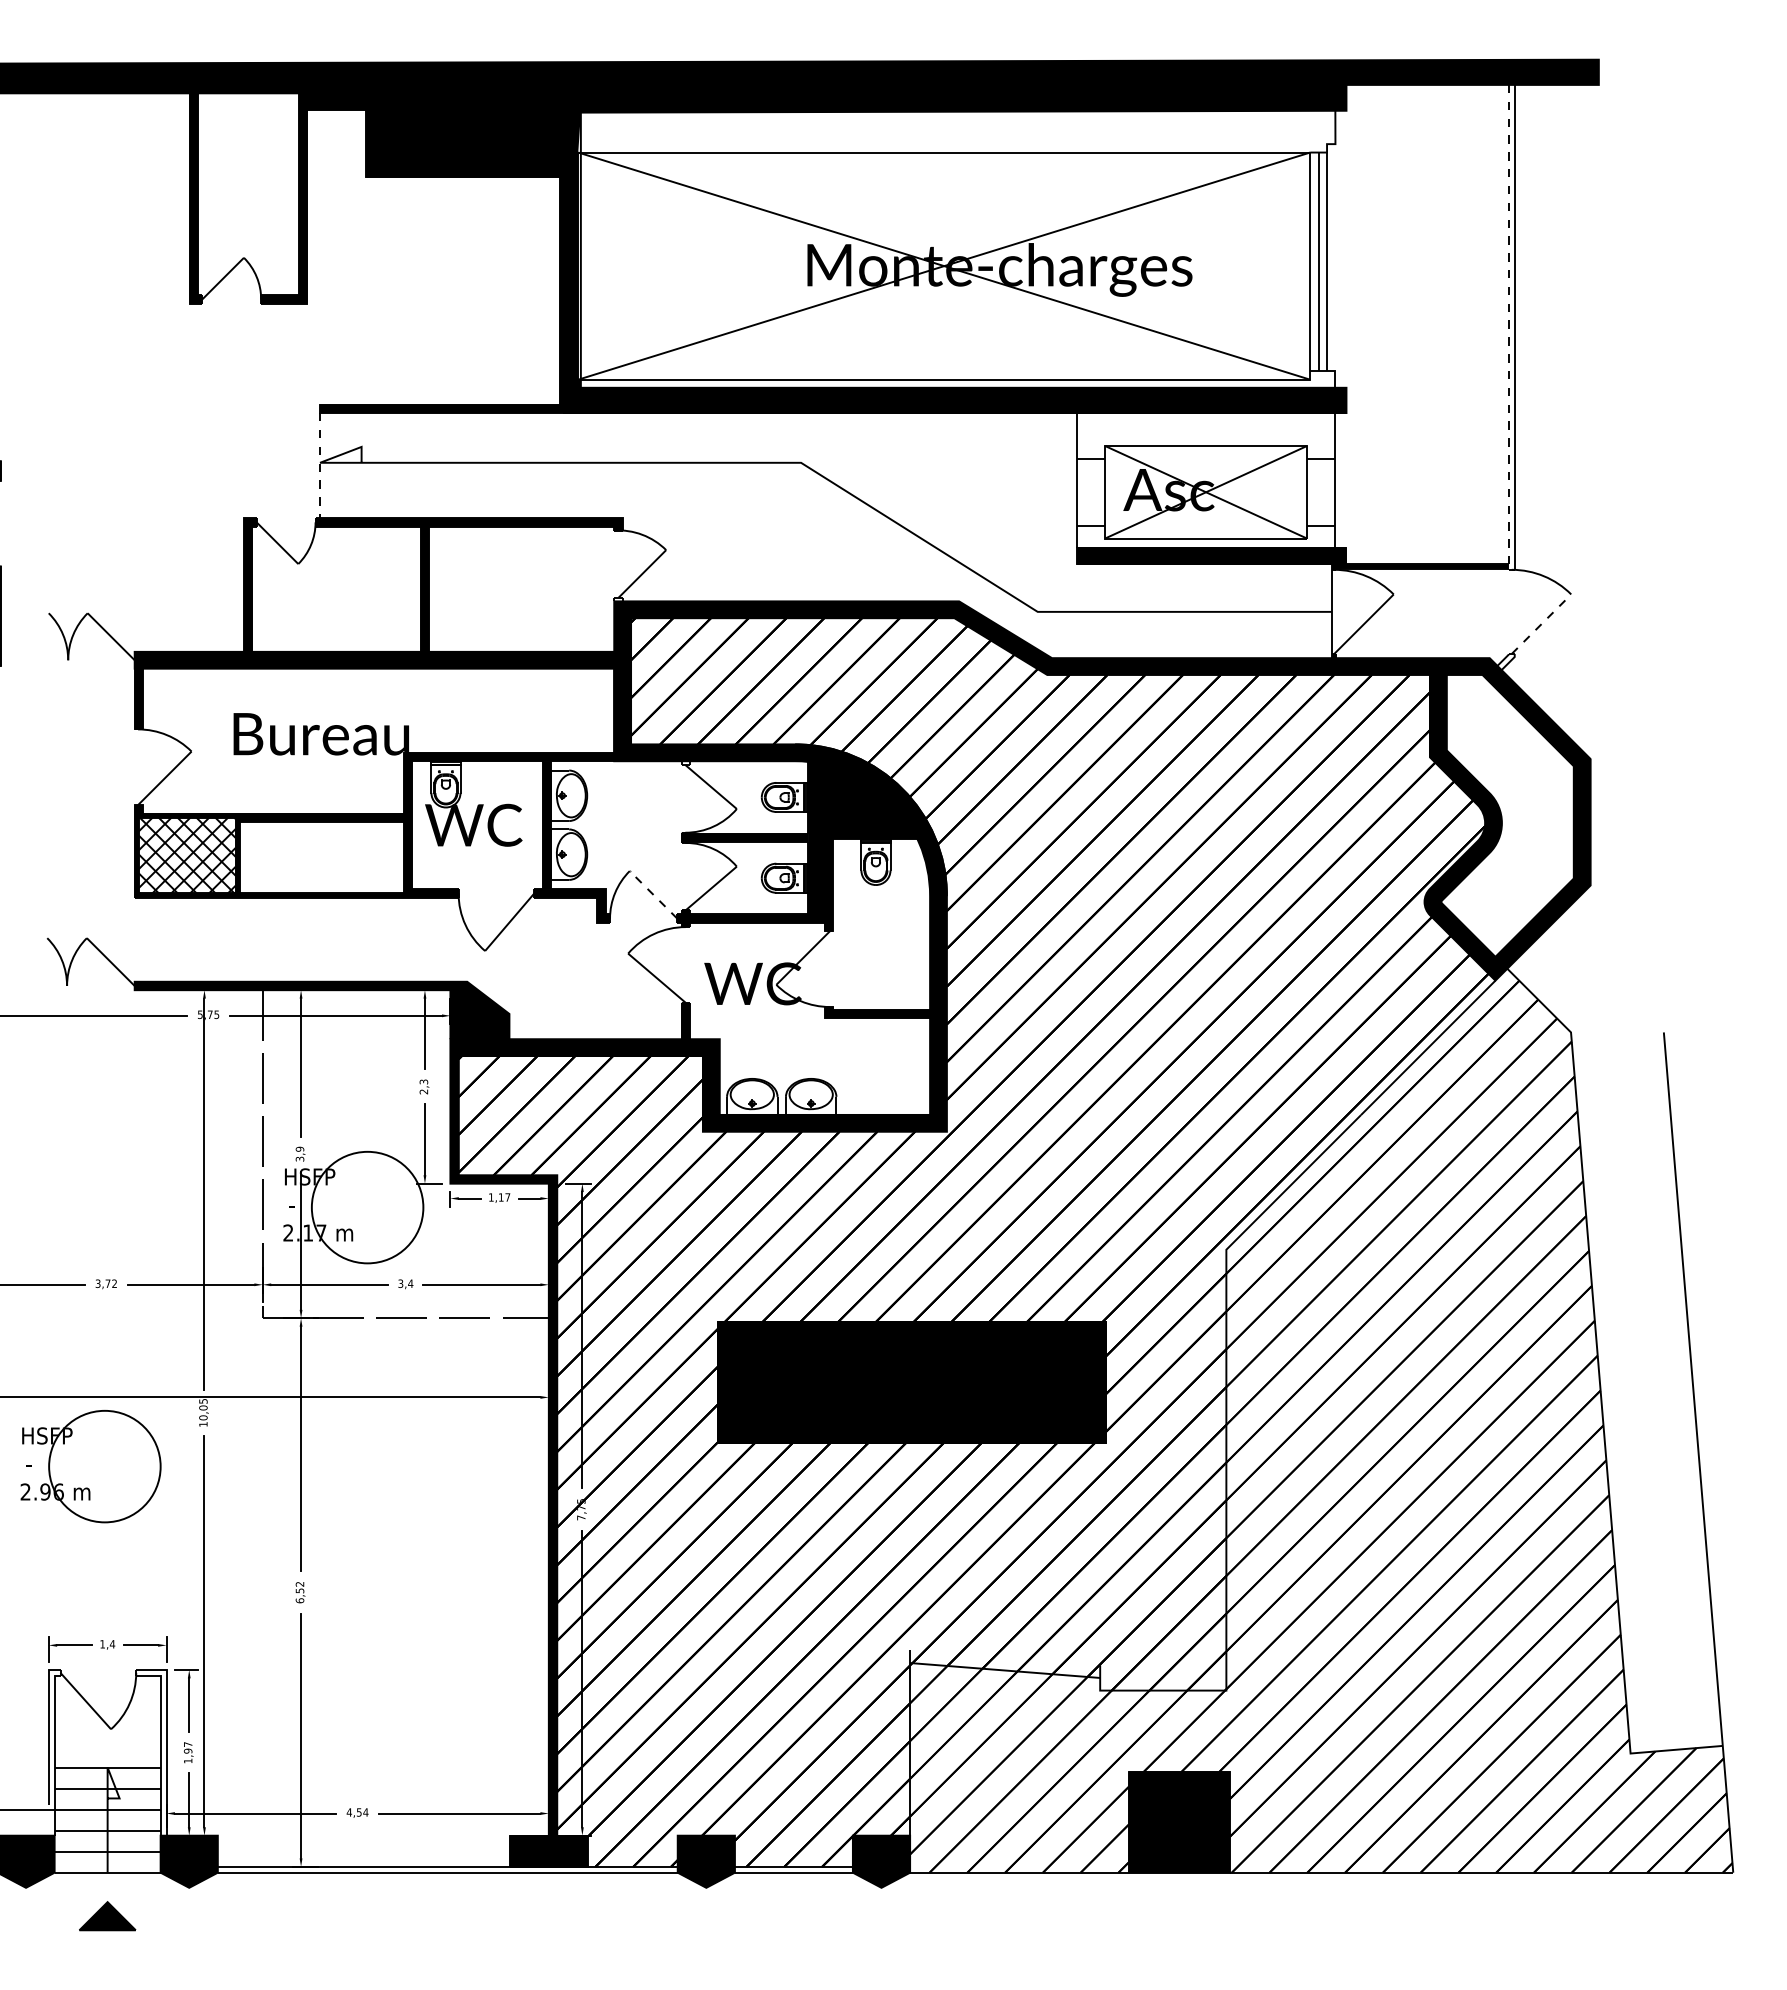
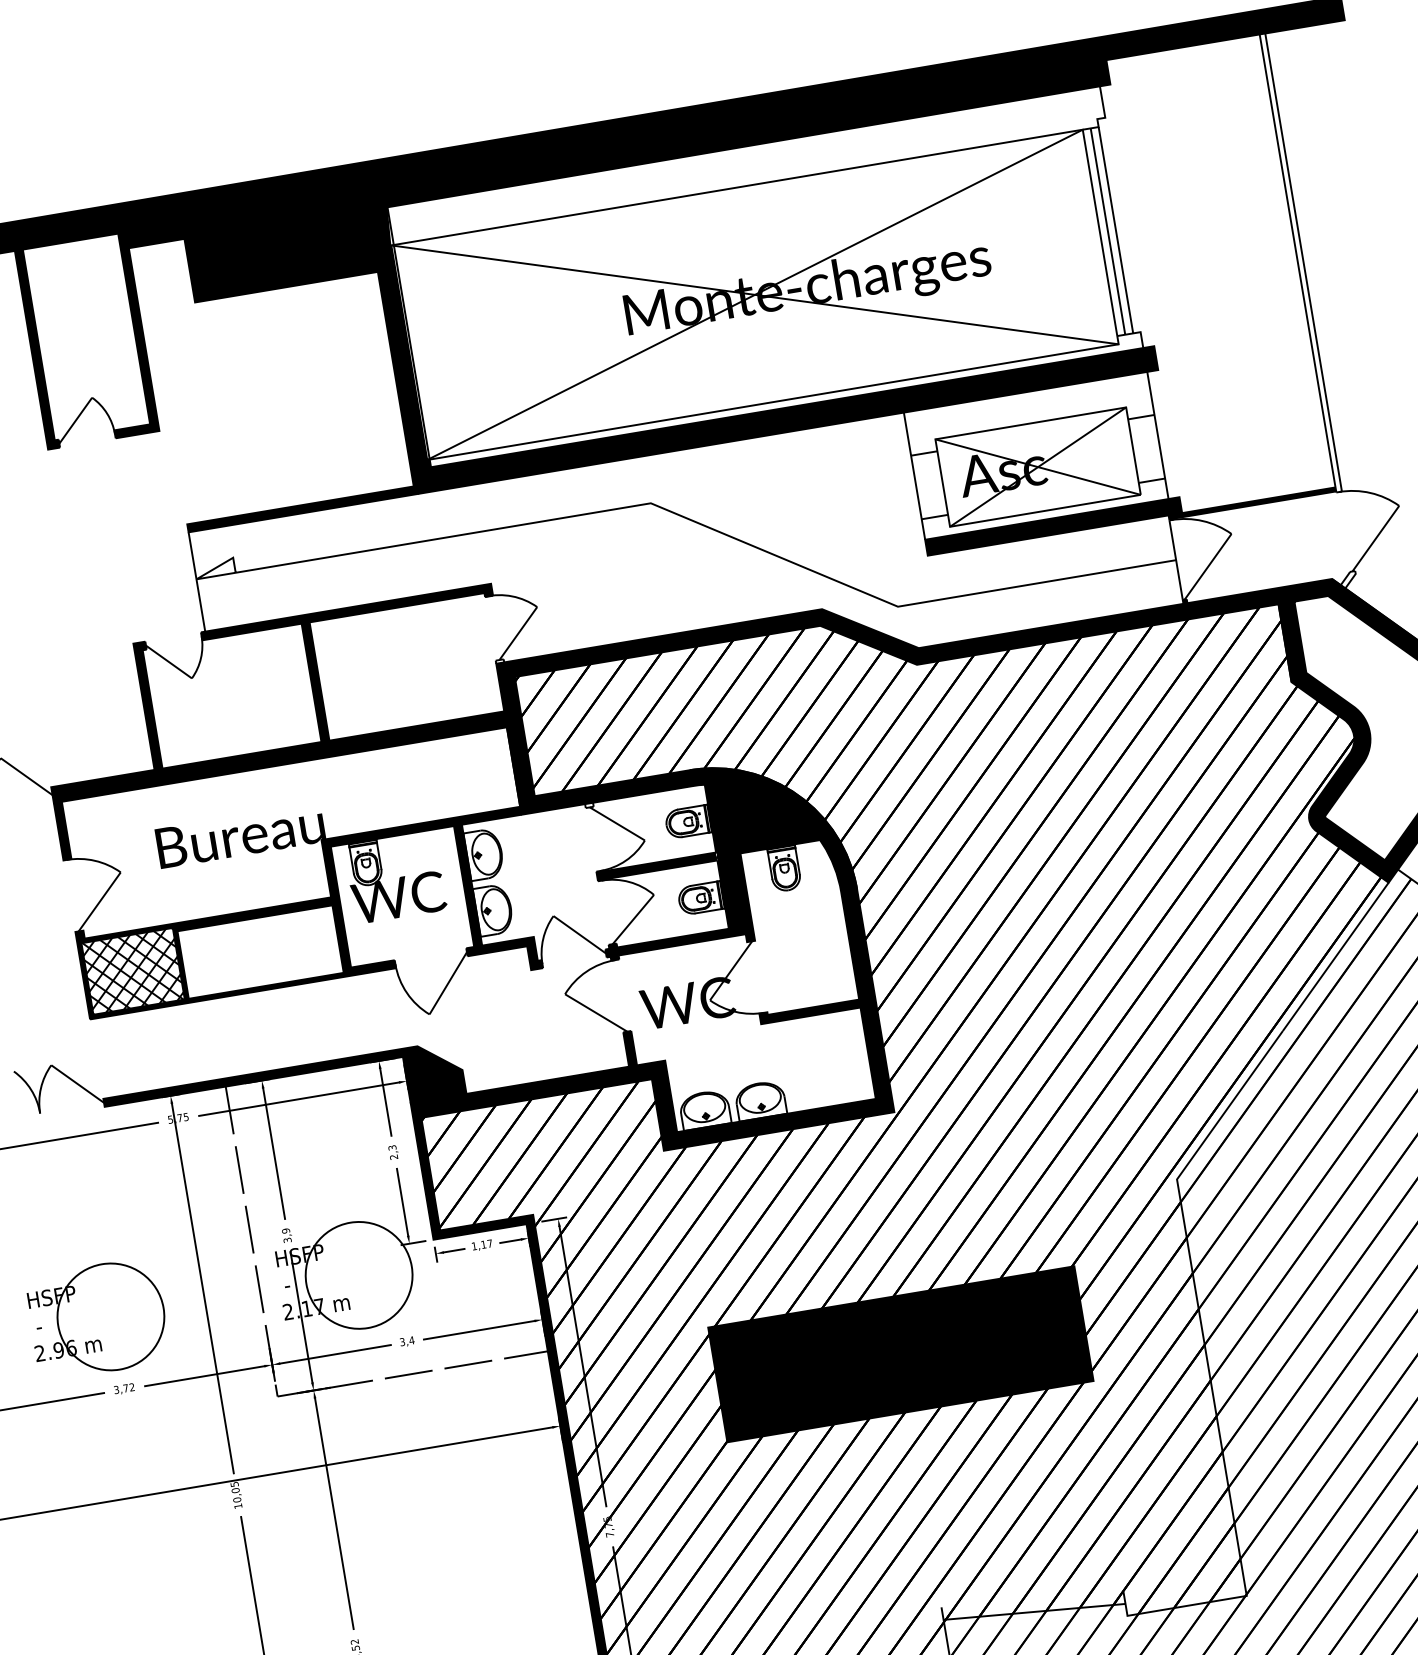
line: (1508, 327) -> (1297, 263), dashed -> solid
line: (320, 465) -> (197, 581), dashed -> solid
line: (1541, 623) -> (1375, 538), dashed -> solid
line: (653, 894) -> (579, 934), dashed -> solid
part: (90, 1466) -> (97, 1319), moved

